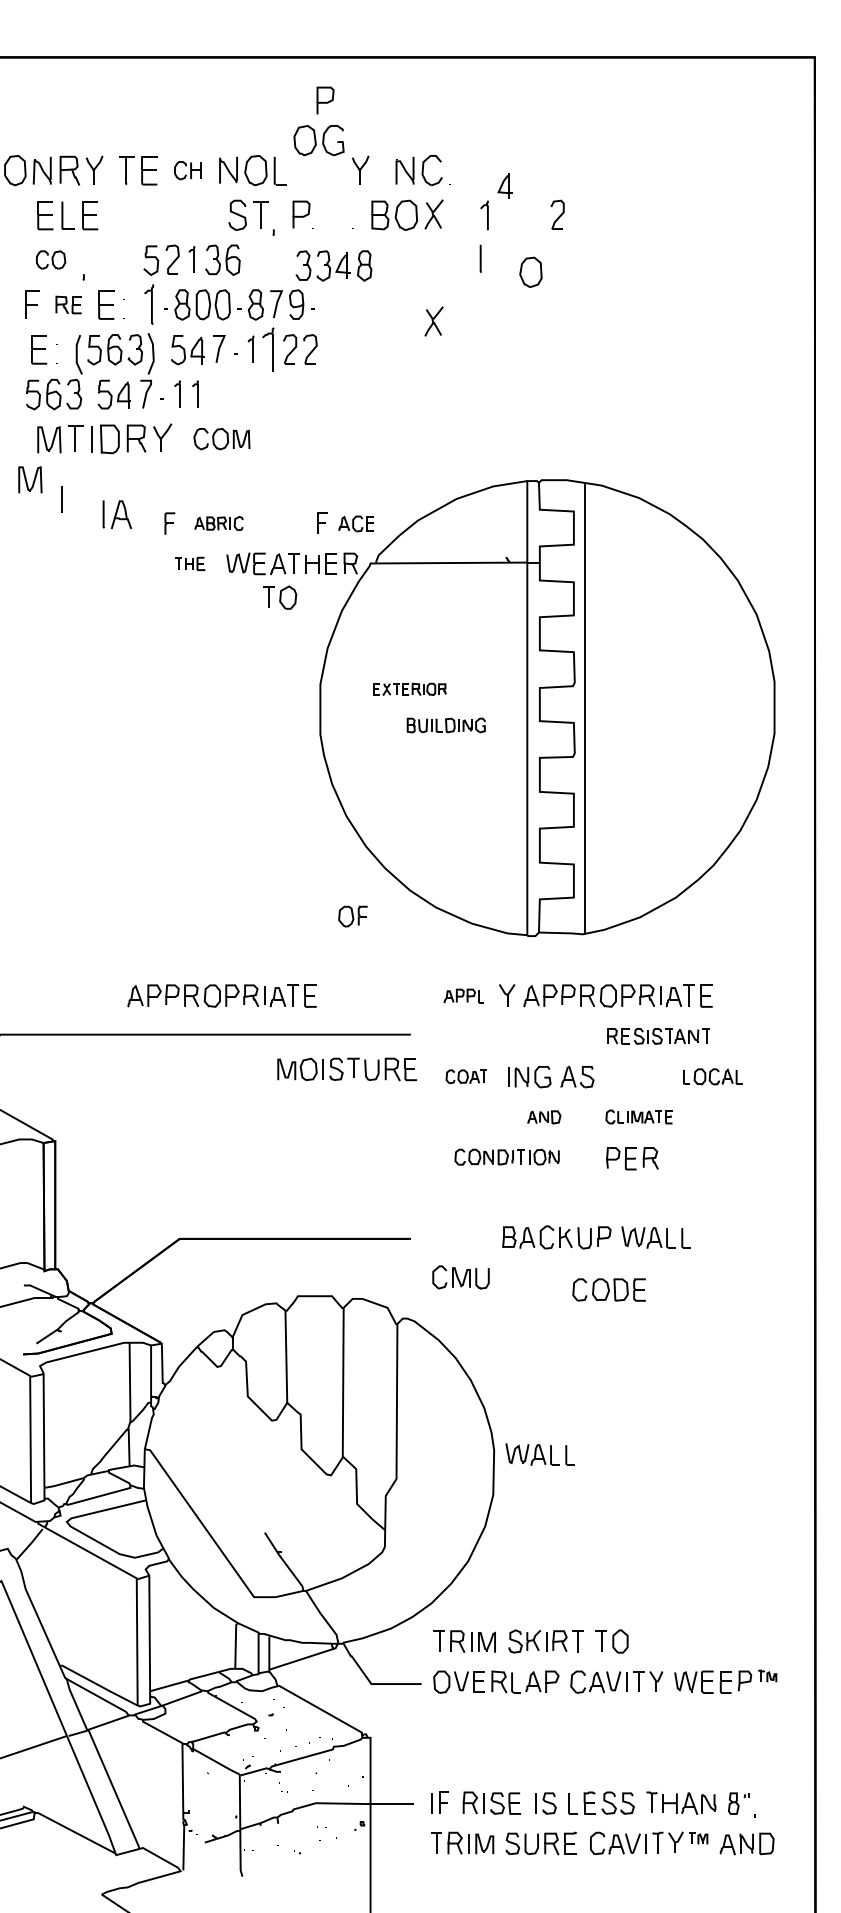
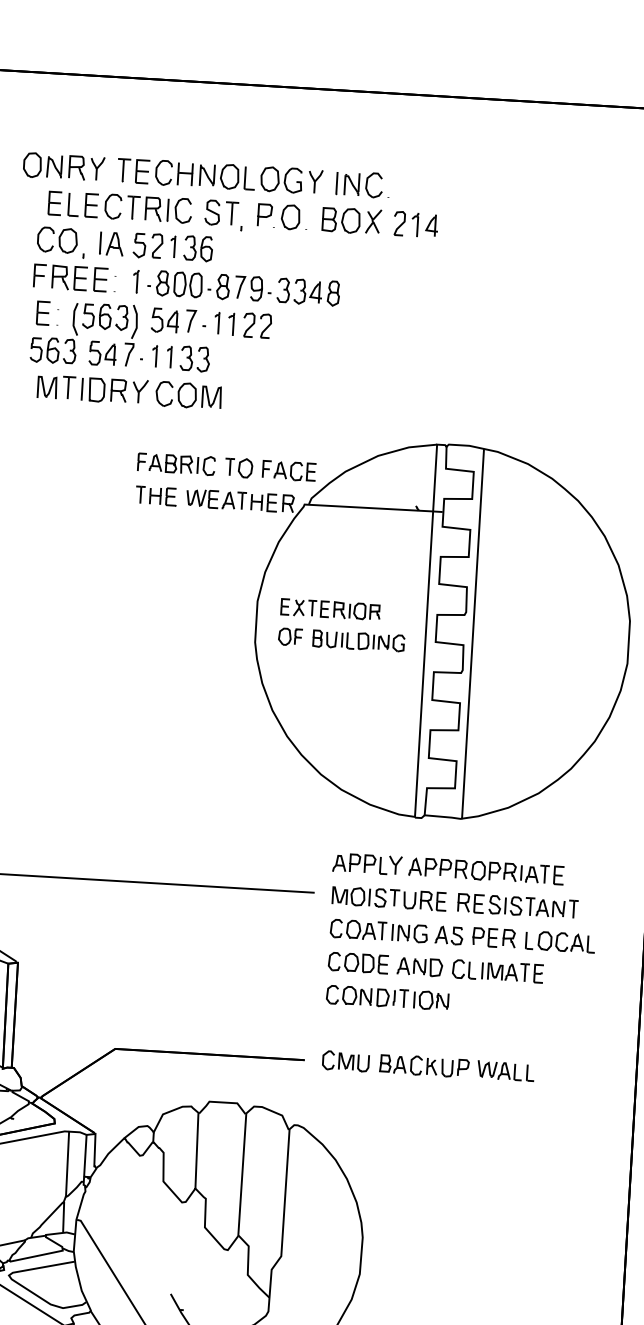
curve: (325, 101) -> (290, 123), removed
part: (318, 140) -> (281, 179), moved
part: (187, 170) -> (173, 173), size x1.67
part: (504, 185) -> (431, 225), moved
part: (159, 214) -> (148, 208), added
part: (557, 214) -> (399, 223), moved
line: (480, 258) -> (336, 183), moved
part: (50, 259) -> (57, 239), size x1.67
part: (333, 265) -> (308, 291), moved
part: (530, 271) -> (290, 216), moved
part: (68, 304) -> (69, 277), size x1.67
part: (148, 304) -> (135, 281), size x0.71
part: (433, 321) -> (367, 309), removed
part: (268, 349) -> (231, 324), size x0.62
part: (226, 394) -> (194, 359), added
part: (221, 438) -> (188, 394), size x1.43
part: (30, 479) -> (29, 419), removed
line: (61, 499) -> (54, 437), removed
part: (117, 514) -> (111, 243), moved
part: (218, 523) -> (181, 464), size x1.67
part: (356, 523) -> (295, 471), size x1.43
part: (190, 563) -> (156, 495), size x1.67
part: (280, 597) -> (239, 467), moved
part: (409, 689) -> (330, 609), size x1.67
part: (446, 725) -> (358, 641), size x1.43
part: (352, 916) -> (290, 636), moved
part: (221, 995) -> (161, 851), removed
part: (463, 995) -> (359, 863), size x1.67
part: (658, 1036) -> (517, 906), size x1.43
part: (346, 1069) -> (388, 898), moved
part: (466, 1076) -> (358, 929), size x1.67
part: (712, 1076) -> (559, 941), size x1.43
part: (638, 1116) -> (497, 970), size x1.67
part: (544, 1117) -> (420, 967), size x1.67
part: (506, 1156) -> (387, 997), size x1.43
part: (632, 1158) -> (494, 937), moved
part: (460, 1277) -> (345, 1061), moved
part: (608, 1289) -> (357, 962), moved
part: (539, 1454) -> (399, 1243), removed

